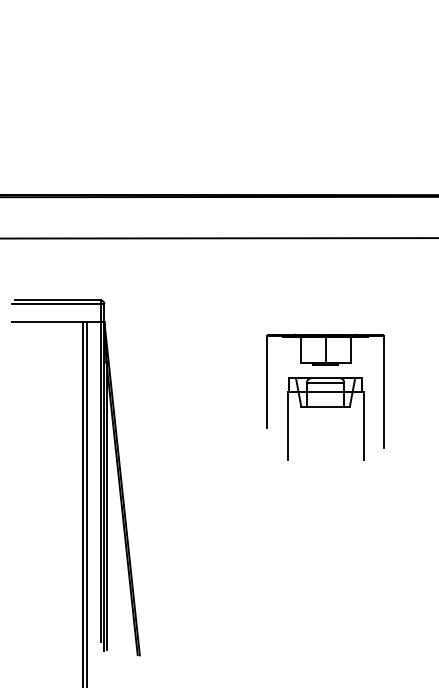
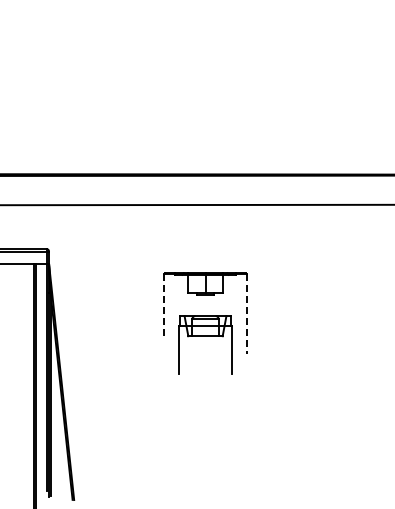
line: (267, 381) -> (164, 306), solid -> dashed
line: (383, 391) -> (246, 313), solid -> dashed
part: (325, 407) -> (205, 336), moved

